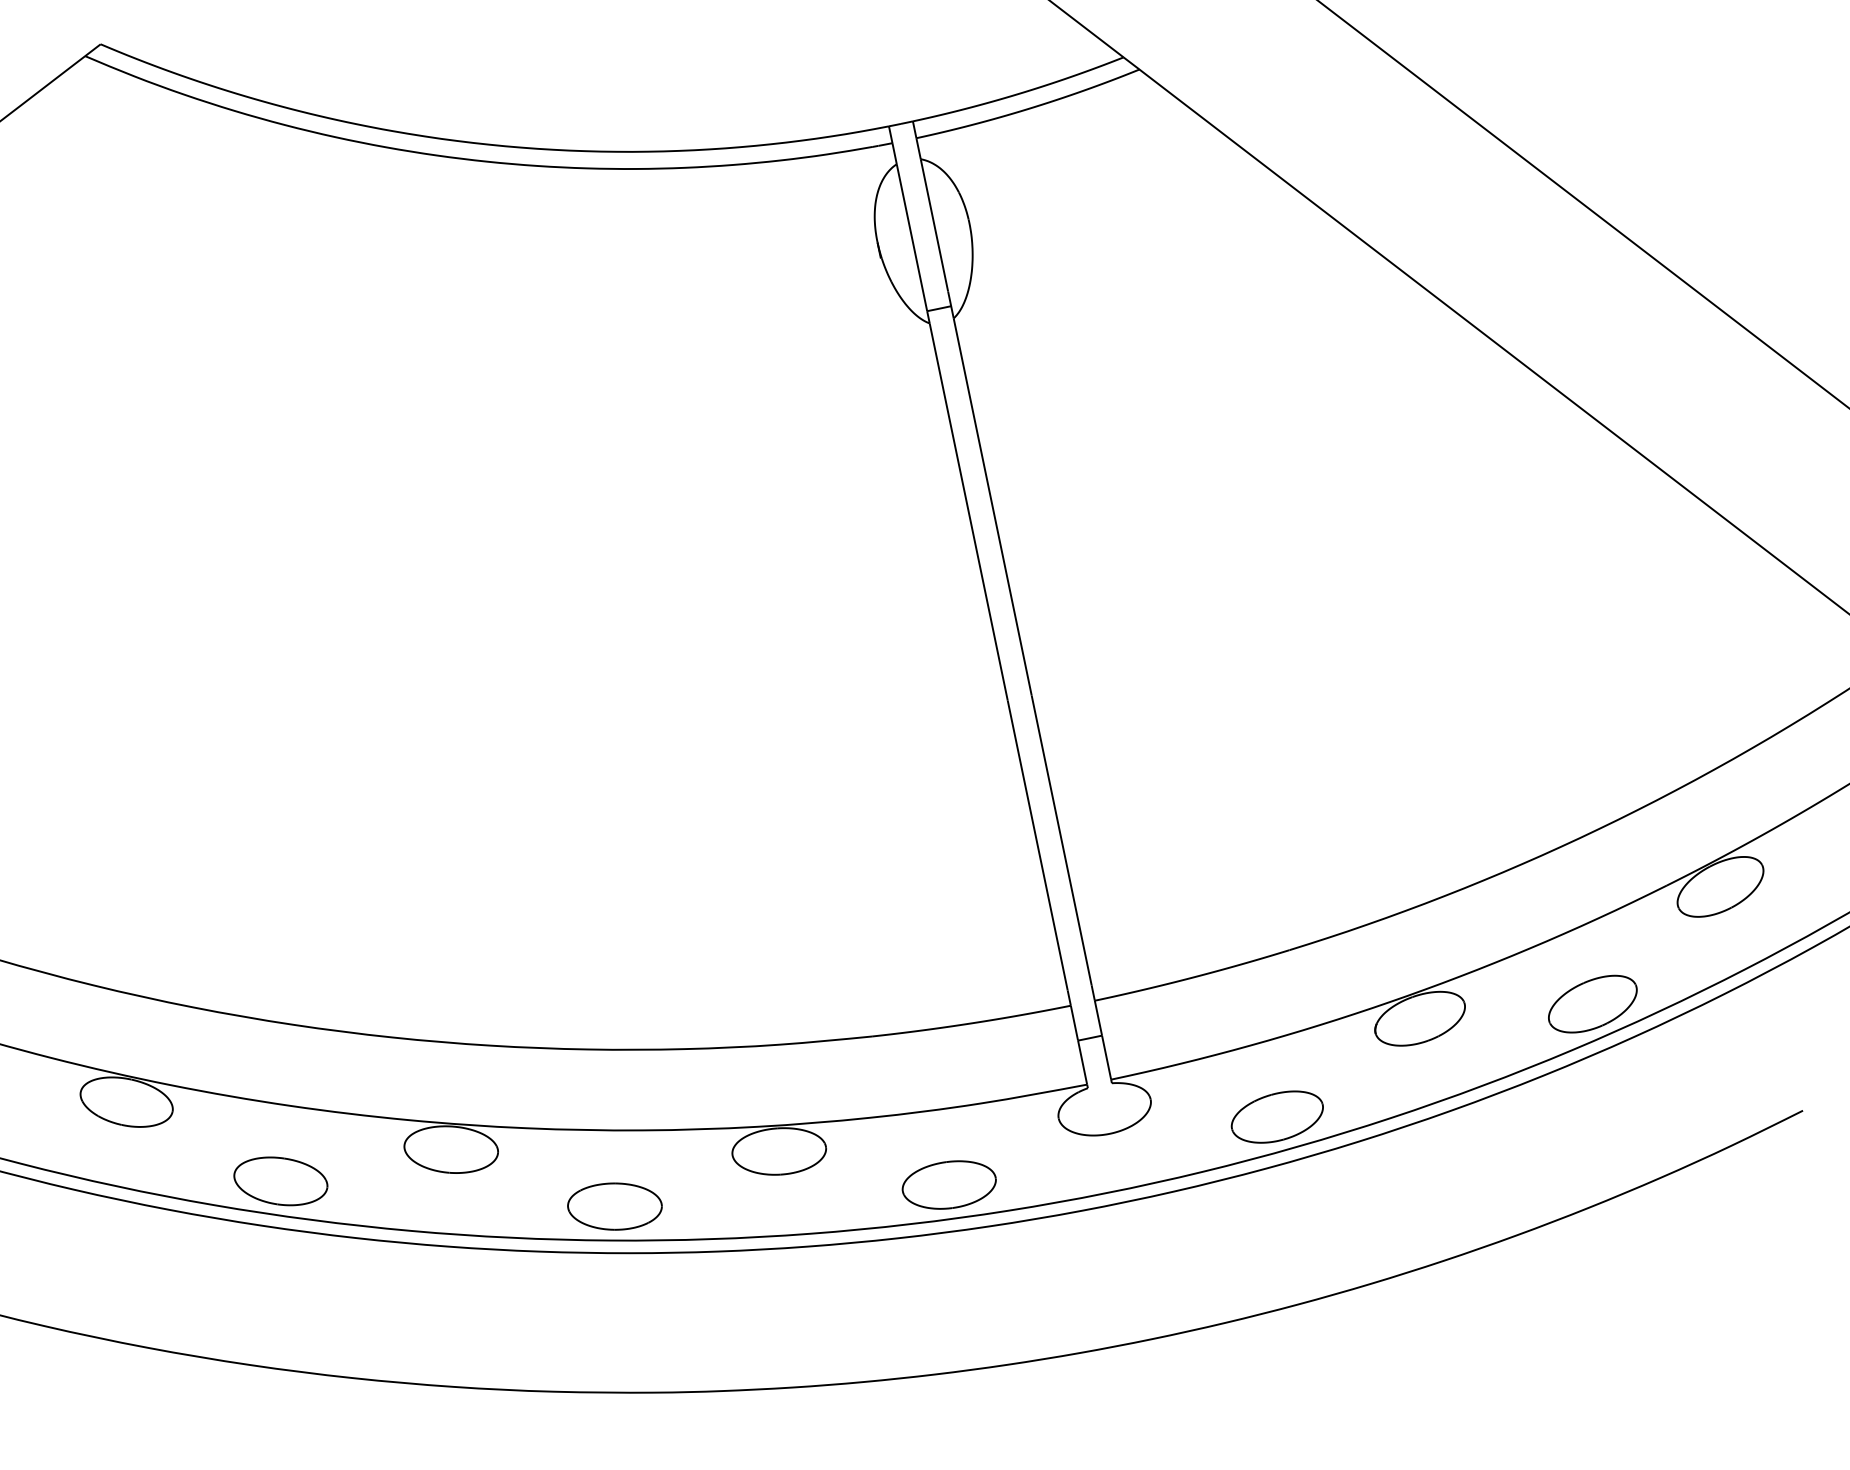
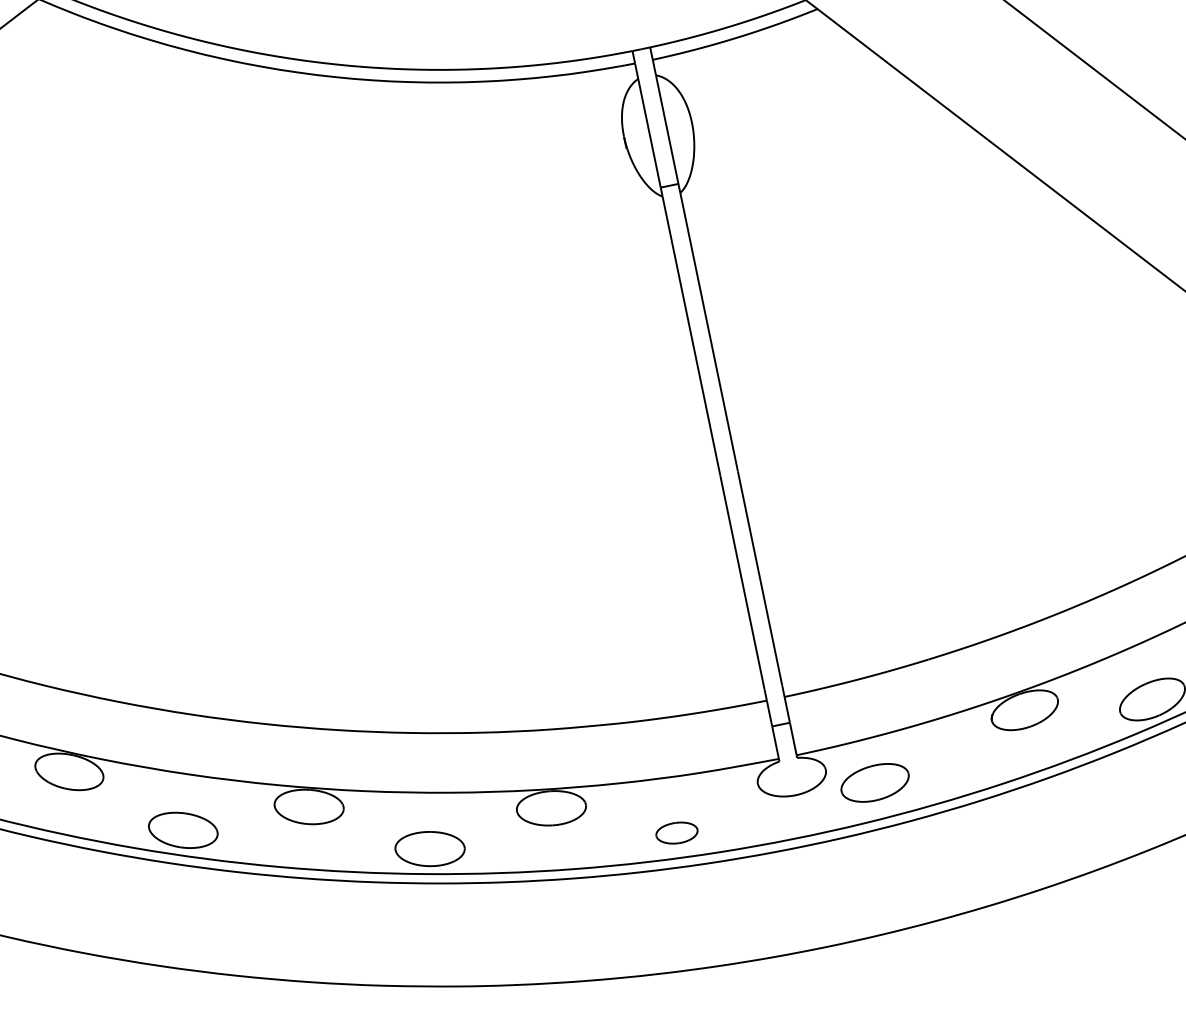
part: (1276, 1116) -> (874, 782), moved
part: (948, 1184) -> (676, 832), size x0.6

